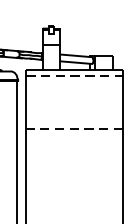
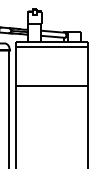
line: (74, 76) -> (52, 47), dashed -> solid
line: (73, 129) -> (51, 86), dashed -> solid

